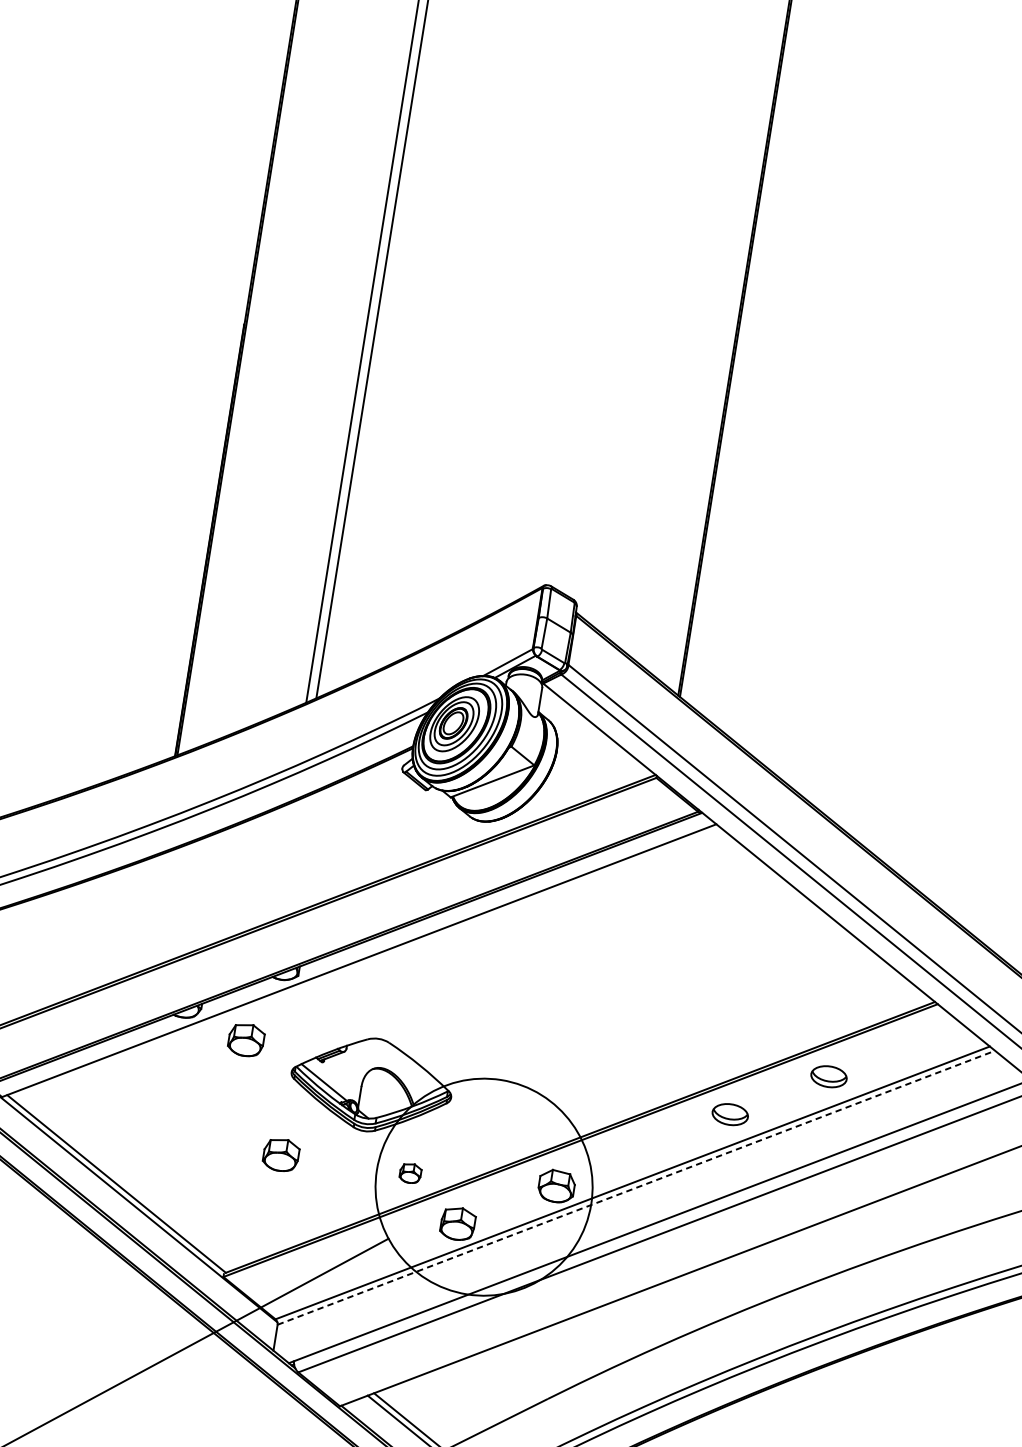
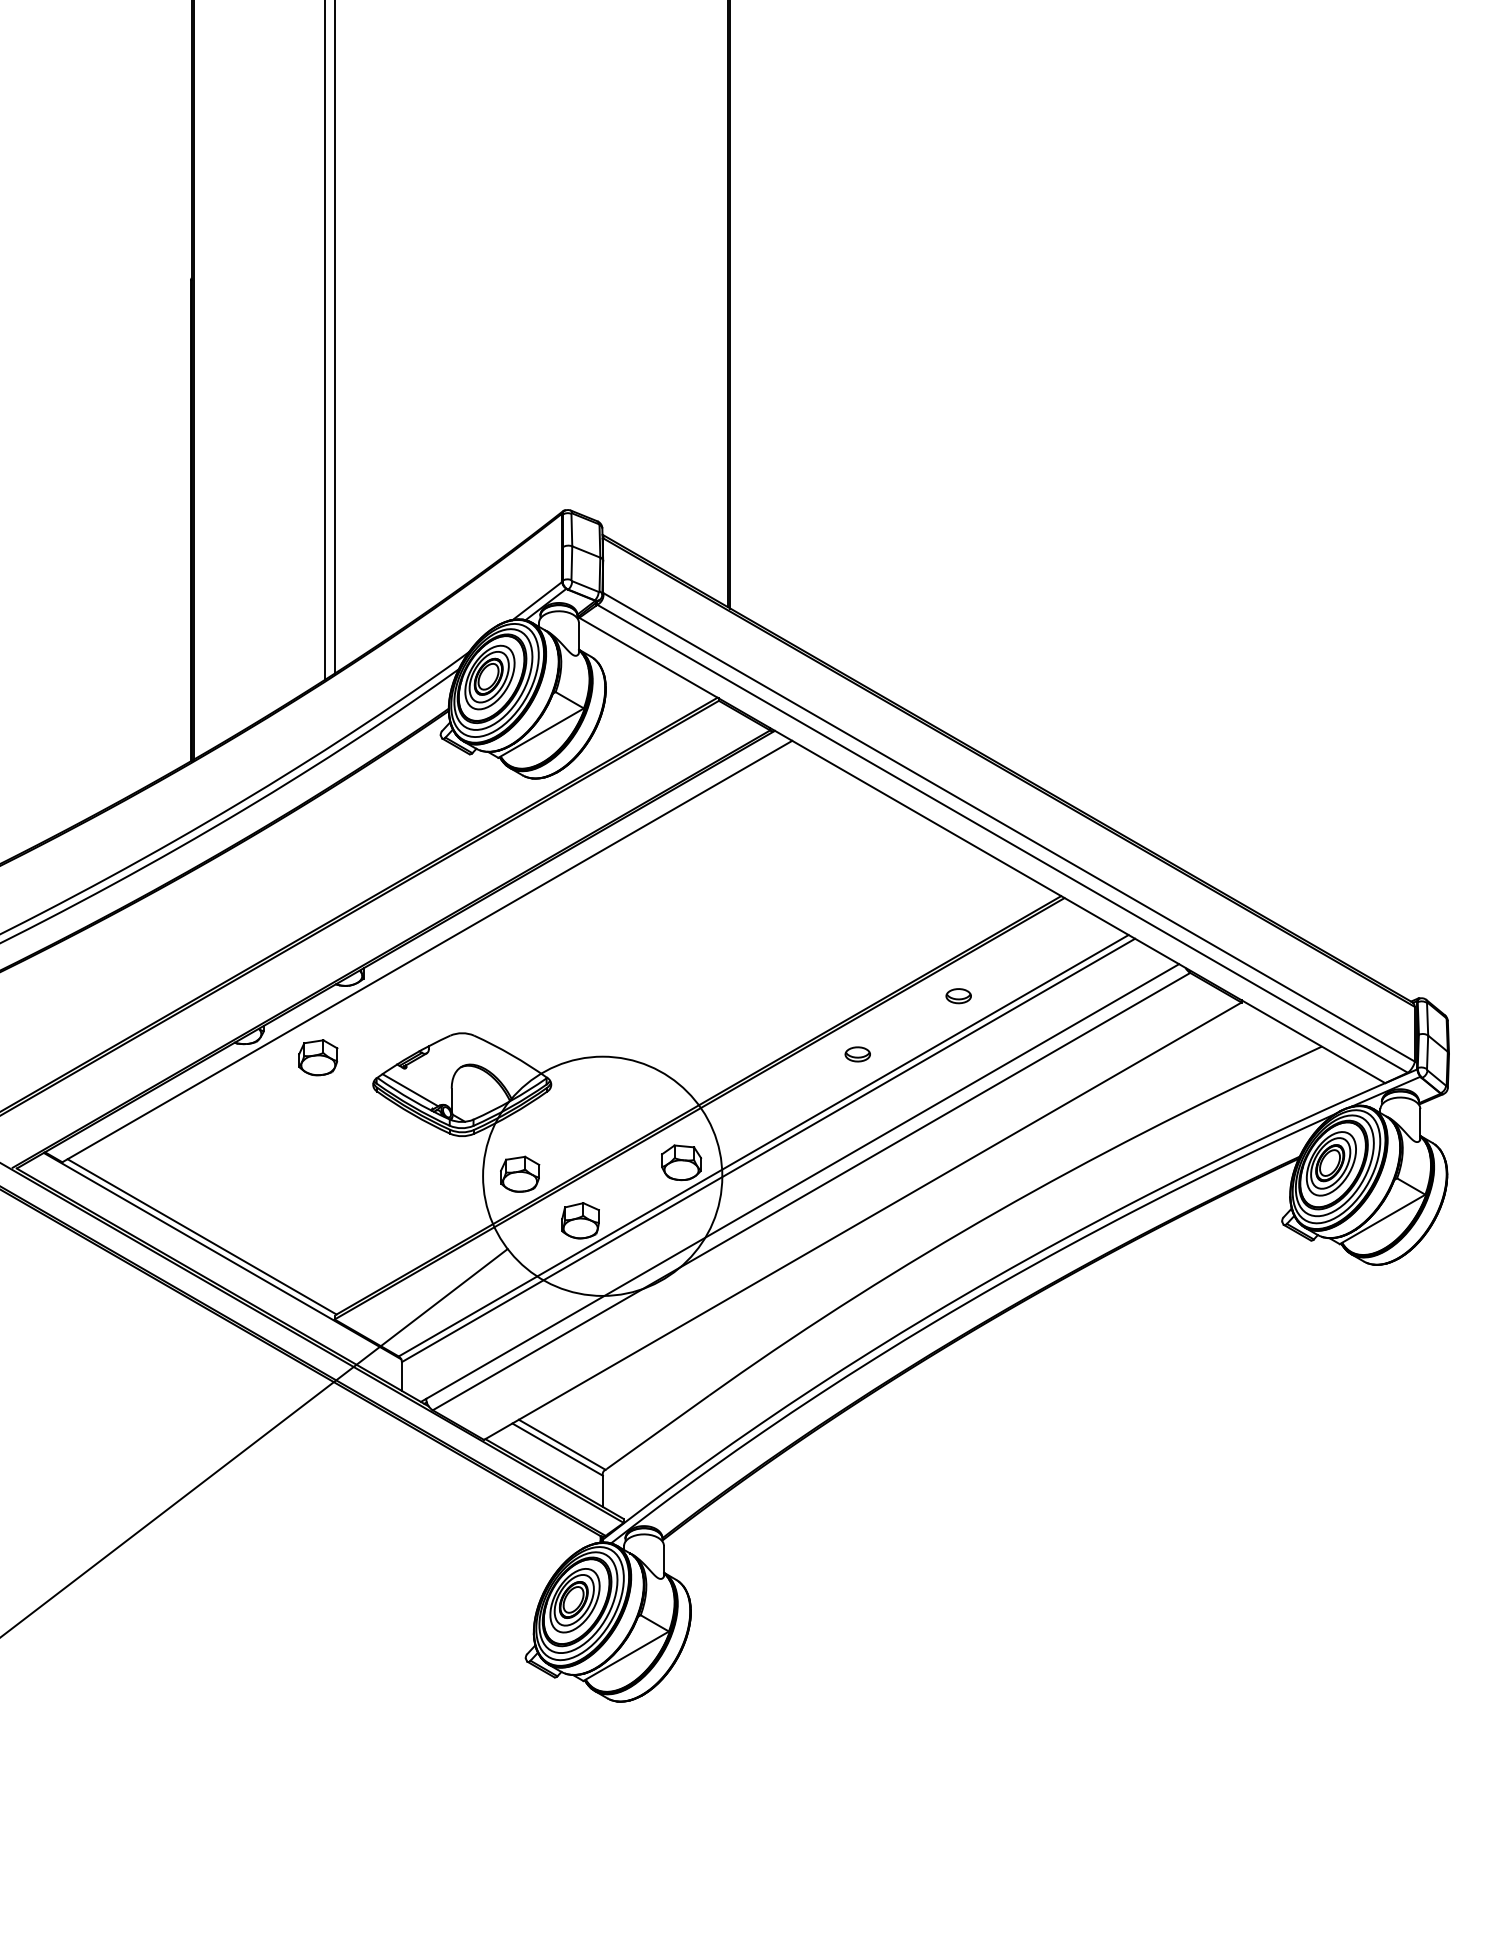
part: (828, 1077) -> (958, 996), size x0.62
part: (729, 1114) -> (857, 1054), size x0.62
part: (281, 1154) -> (376, 1176), removed
part: (410, 1172) -> (520, 1173), size x1.67
line: (636, 1187) -> (768, 1150), dashed -> solid

